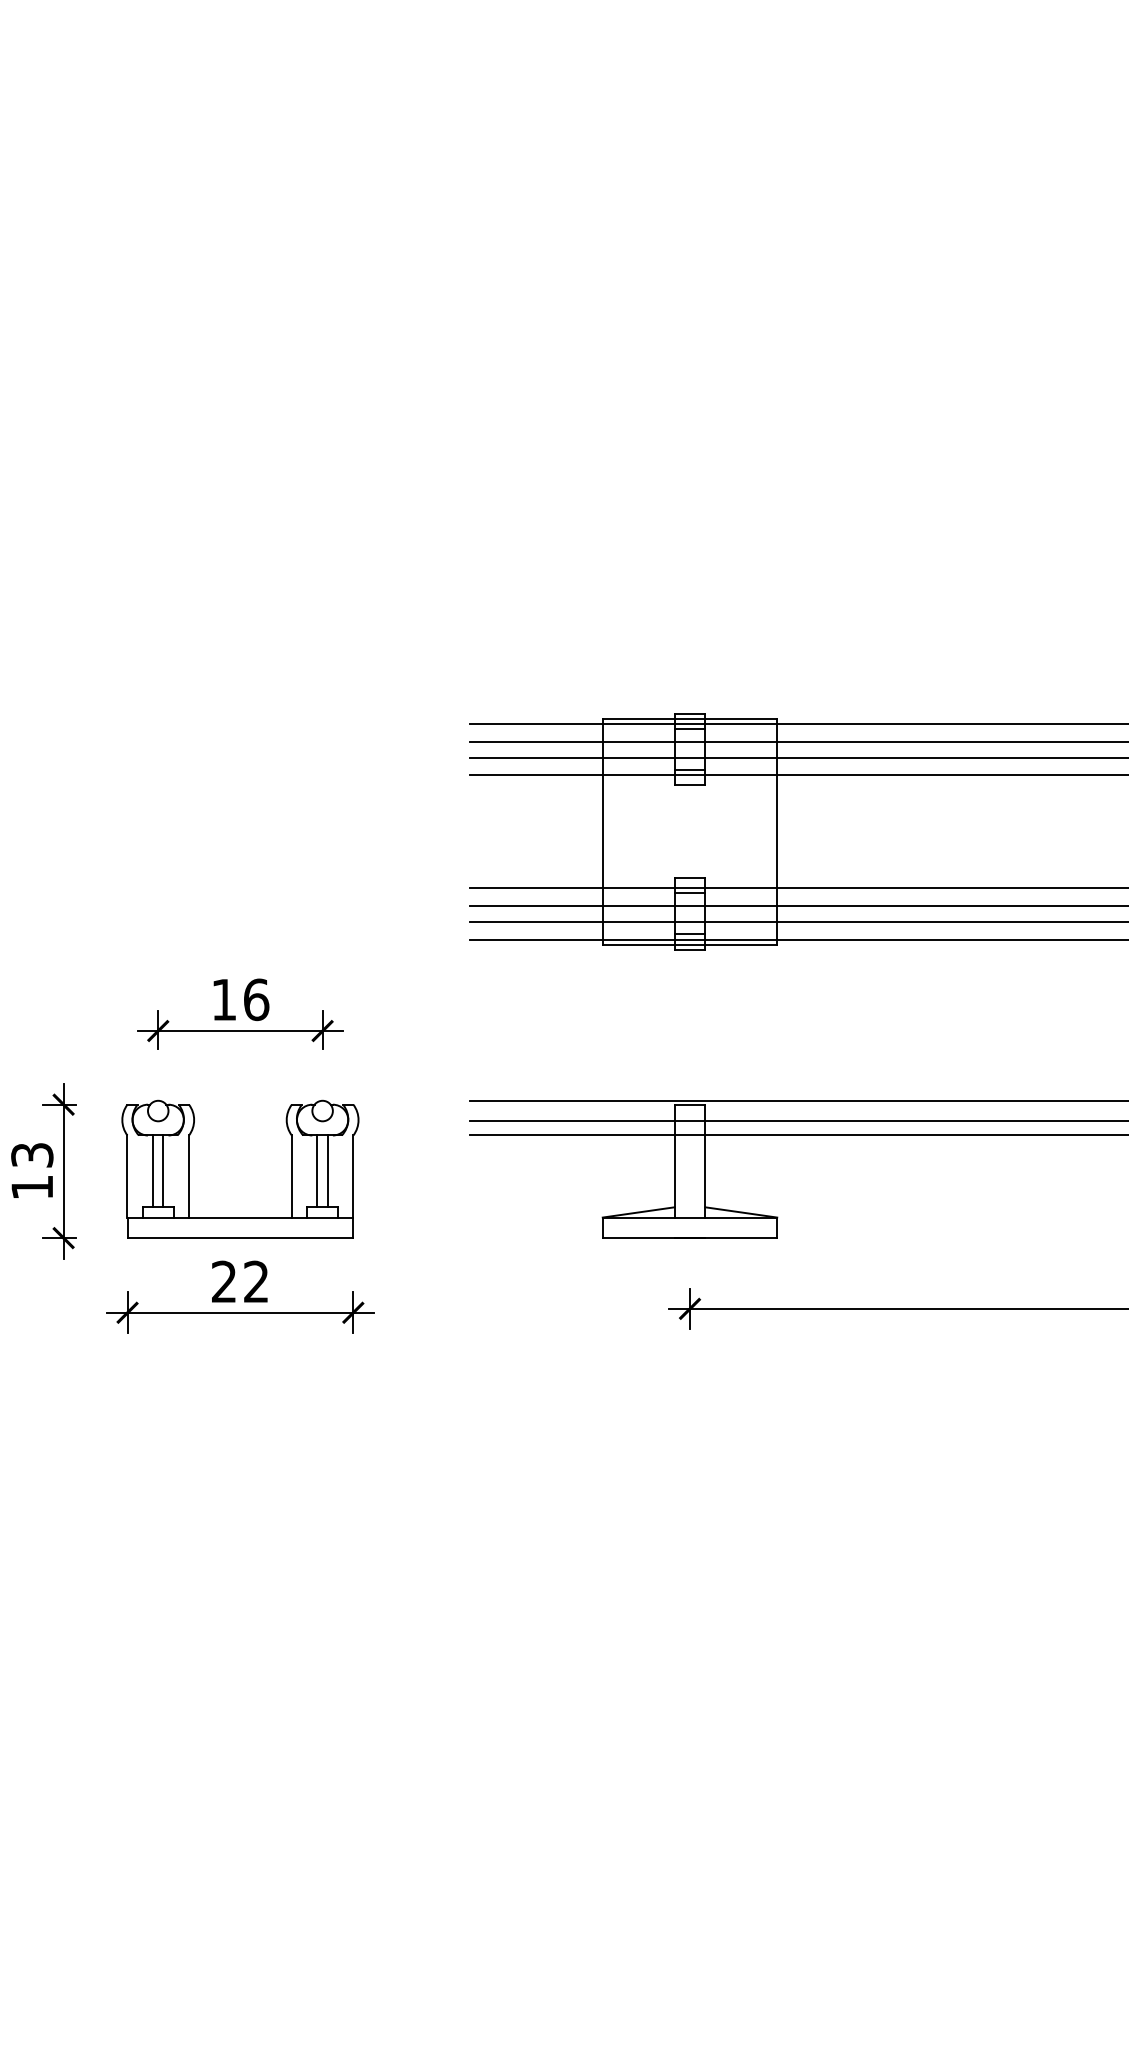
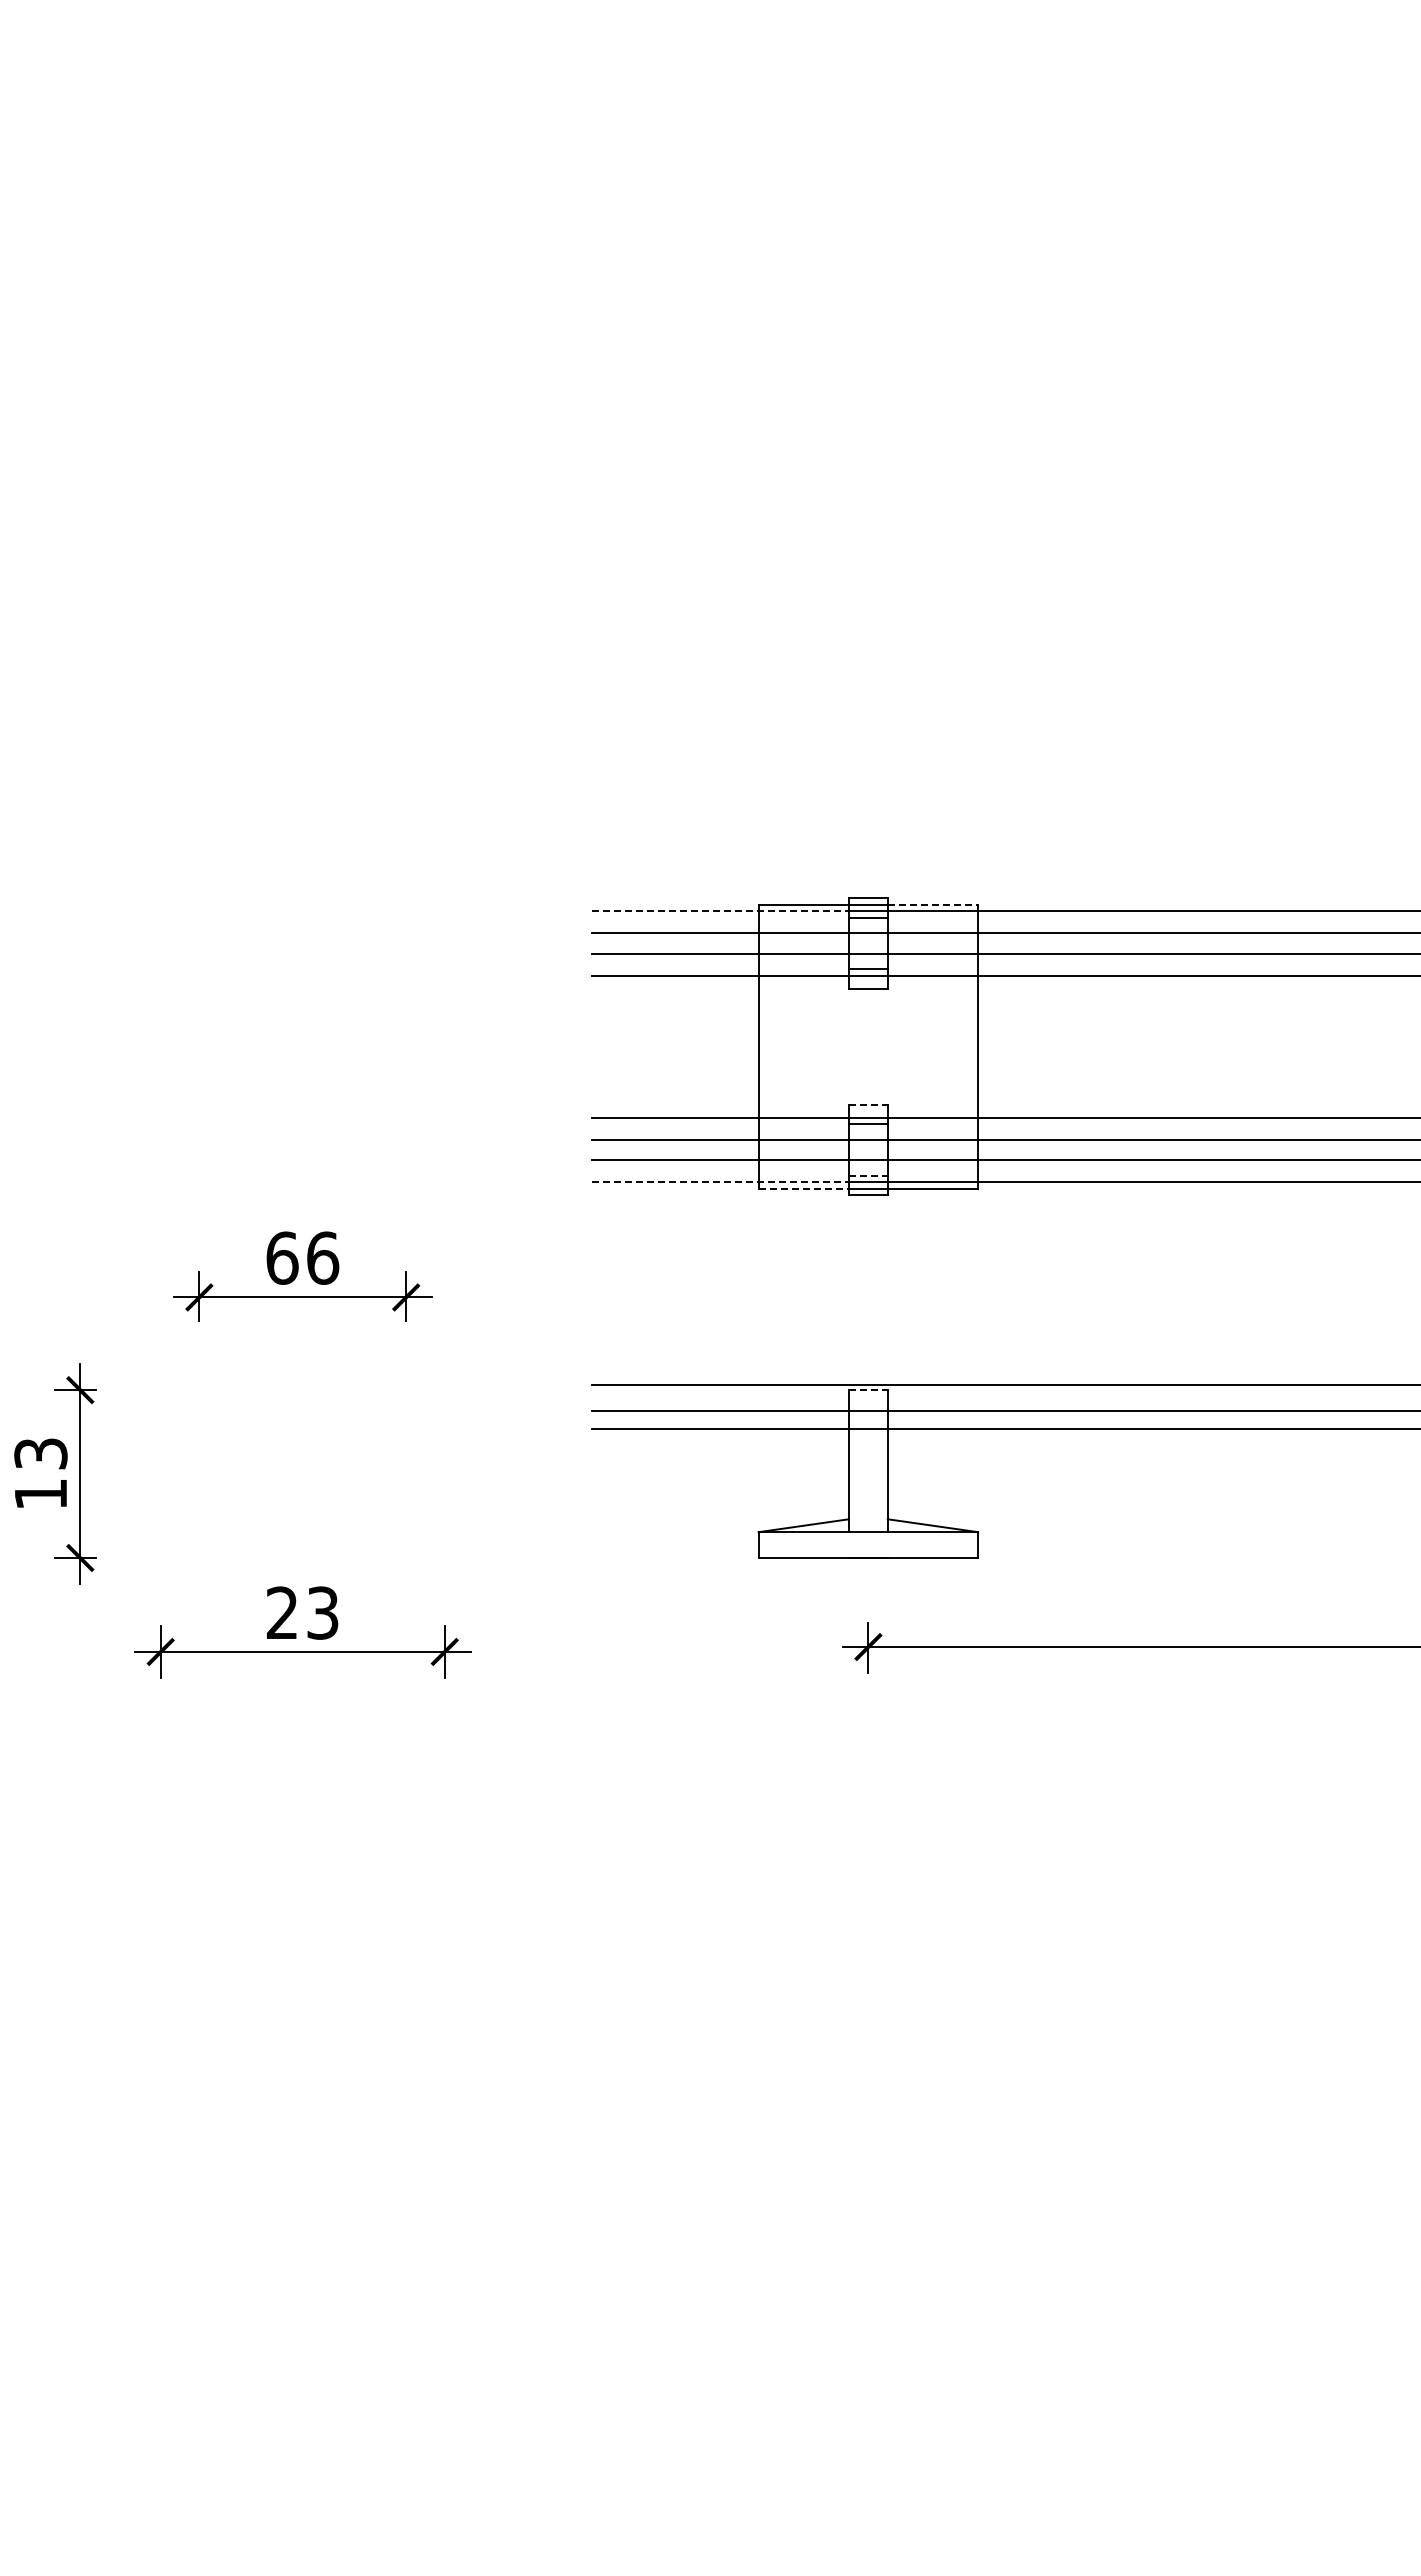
line: (741, 718) -> (933, 904), solid -> dashed
line: (572, 724) -> (720, 911), solid -> dashed
line: (690, 877) -> (868, 1104), solid -> dashed
line: (690, 934) -> (868, 1175), solid -> dashed
line: (572, 939) -> (720, 1182), solid -> dashed
line: (639, 944) -> (804, 1188), solid -> dashed
text: (224, 999) -> (282, 1257), 16 -> 66
line: (690, 1104) -> (868, 1390), solid -> dashed
part: (240, 1217) -> (302, 1531), removed
text: (256, 1281) -> (322, 1612), 22 -> 23

